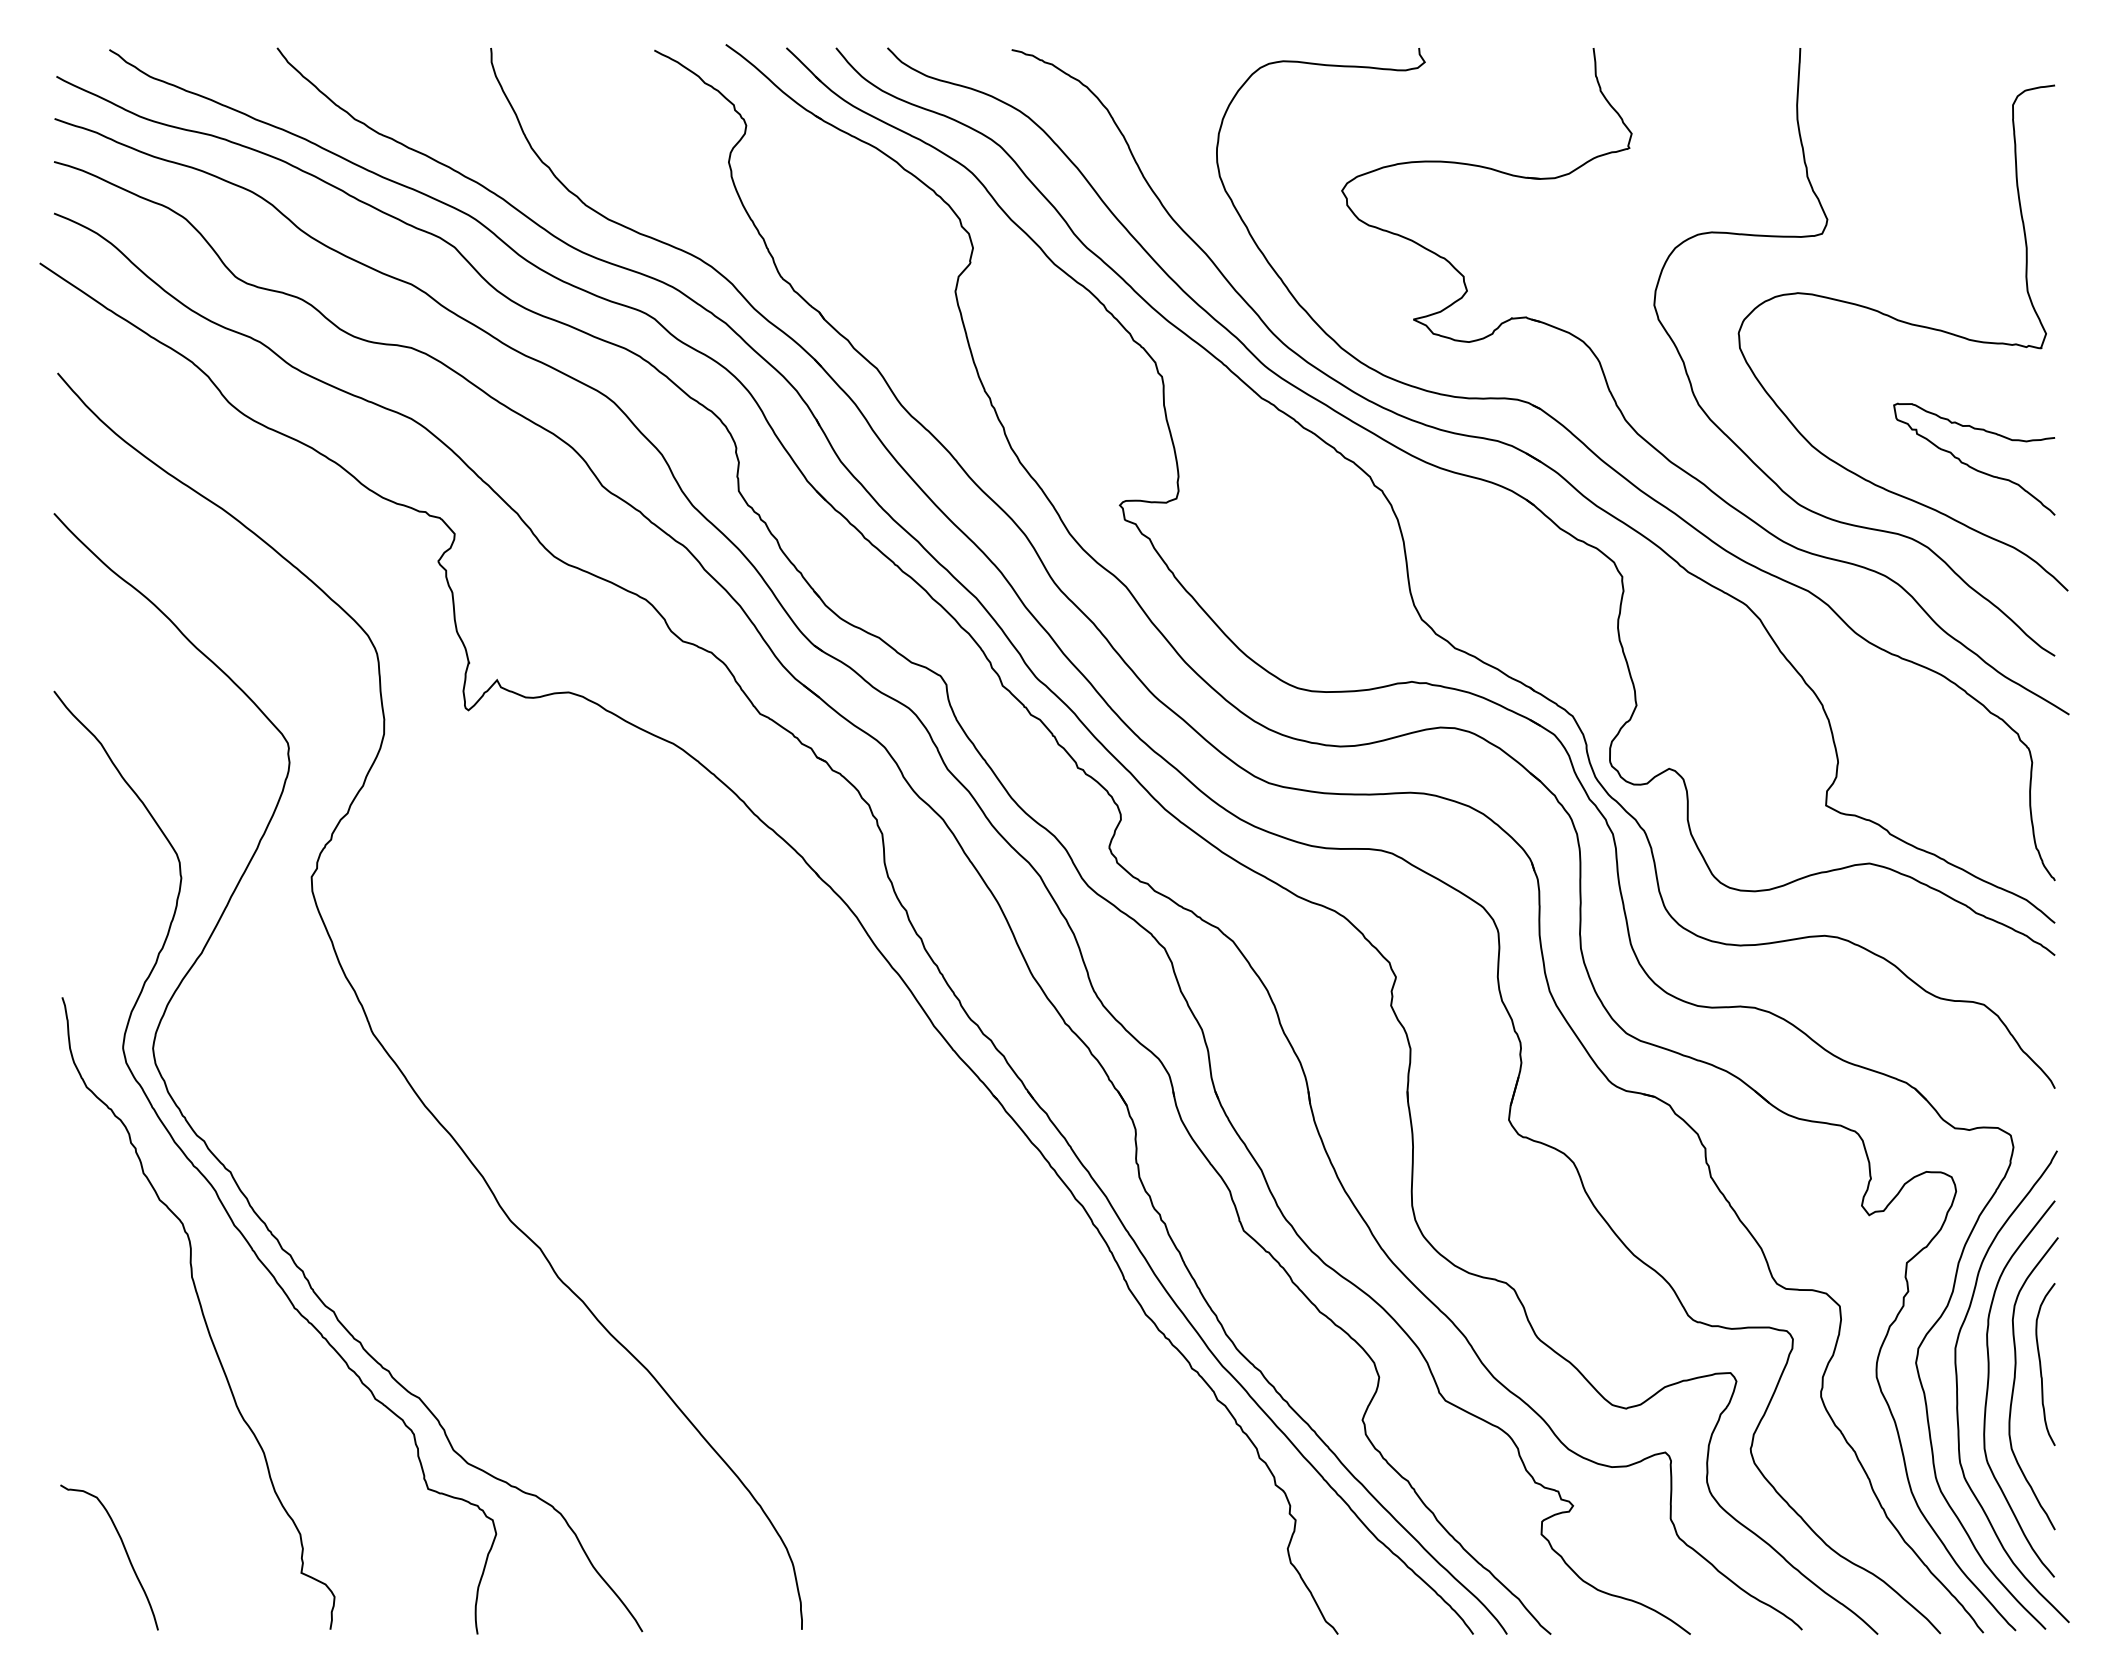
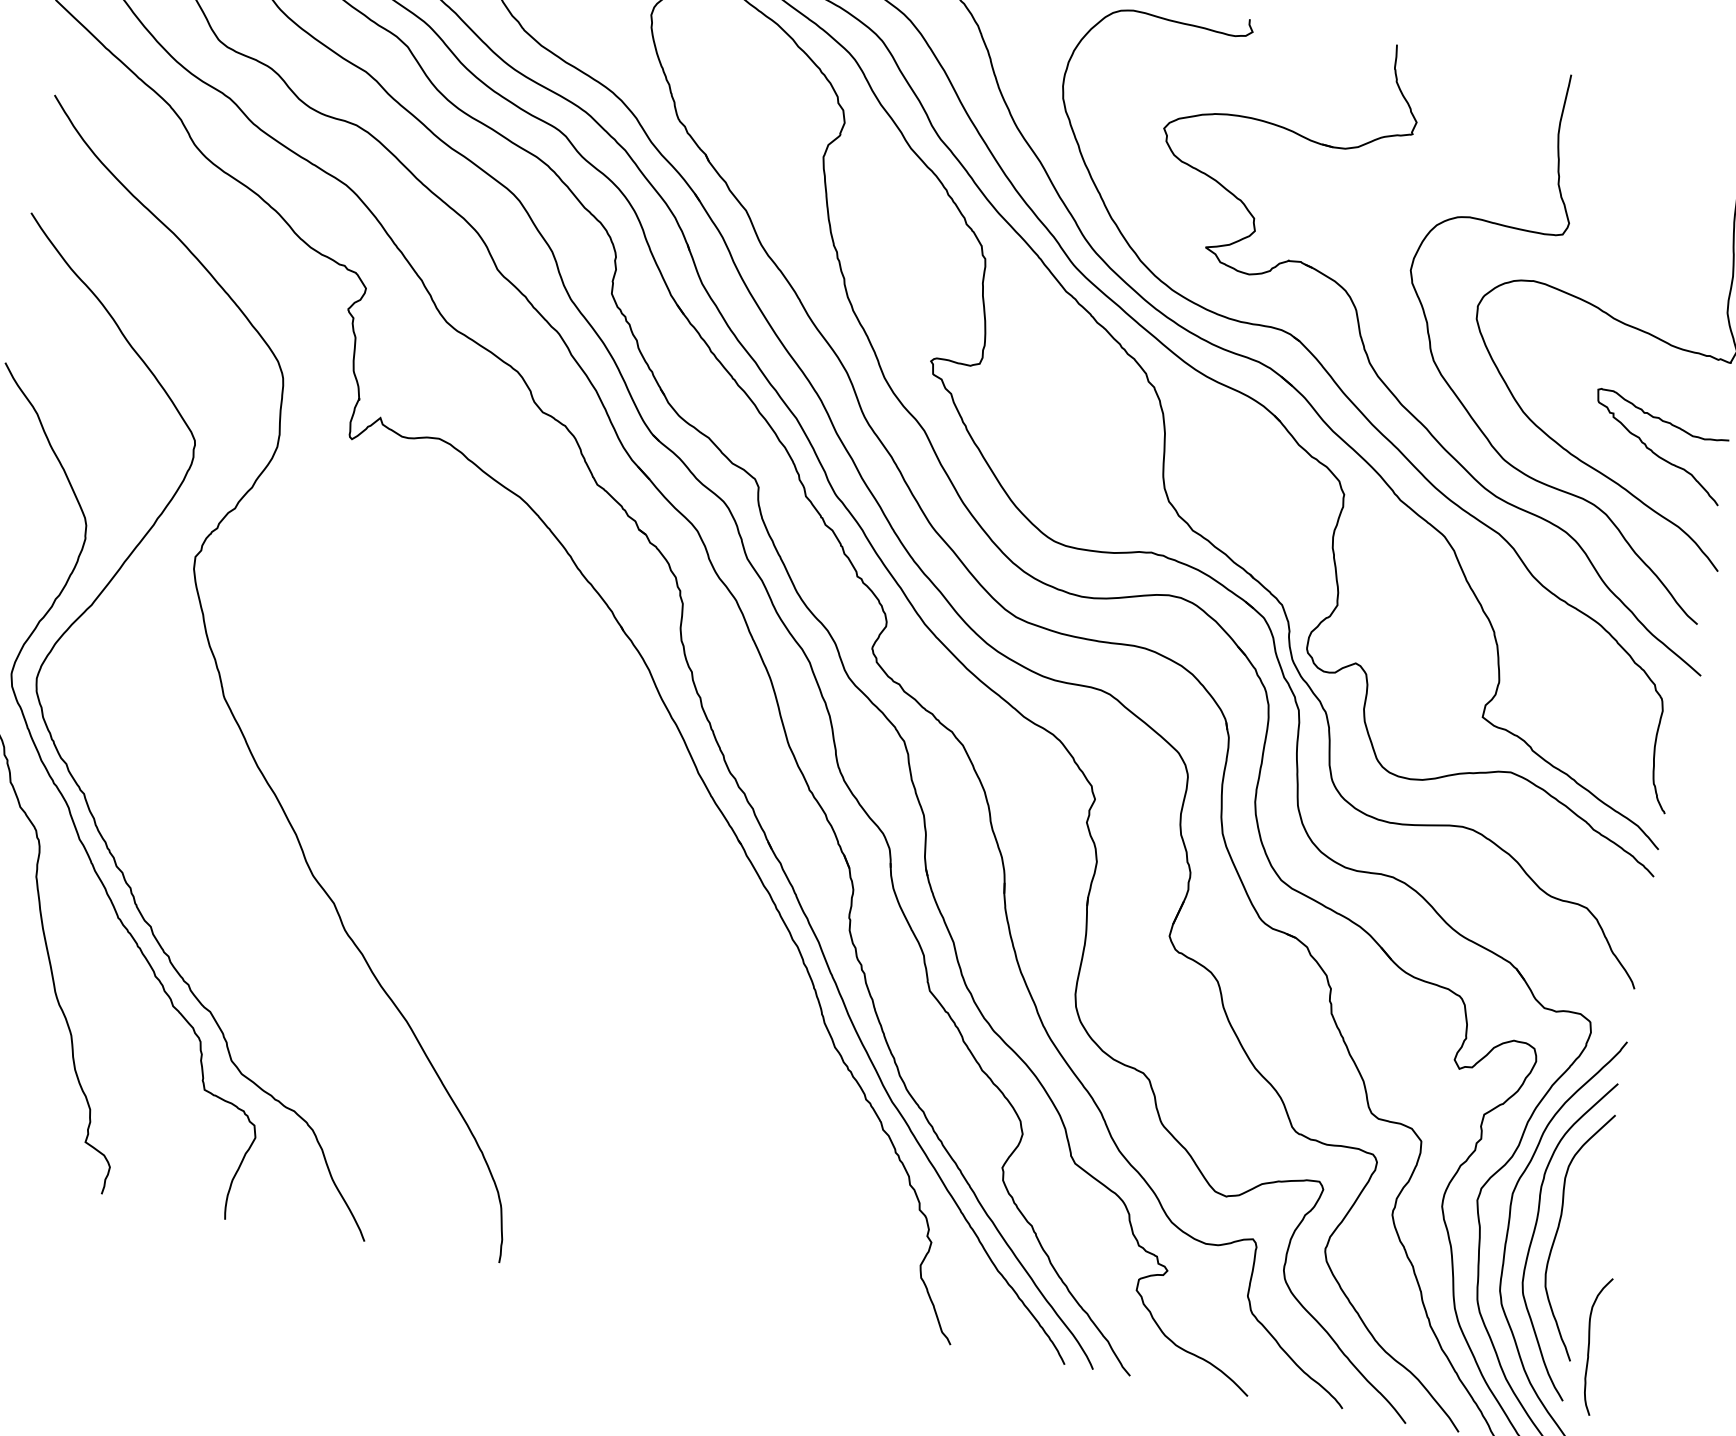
curve: (2041, 1364) -> (1589, 1345), moved

